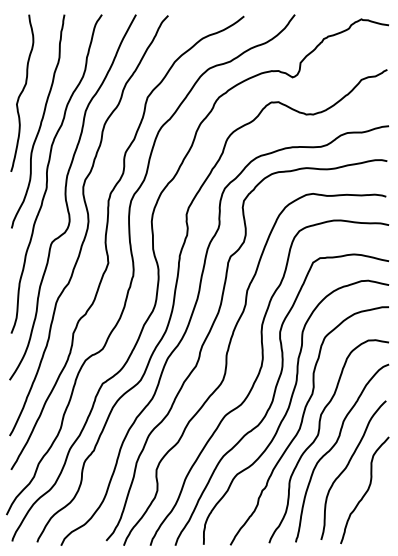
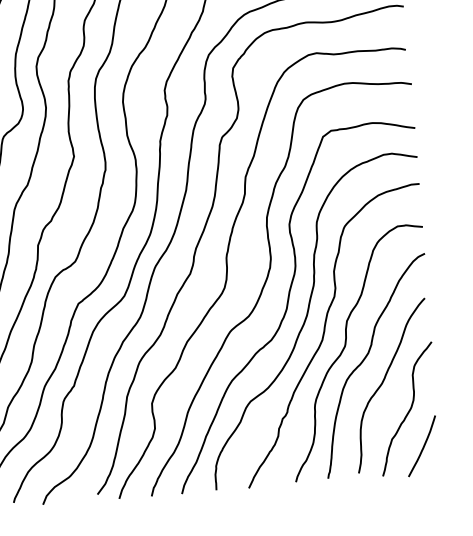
curve: (375, 521) -> (423, 445), added

